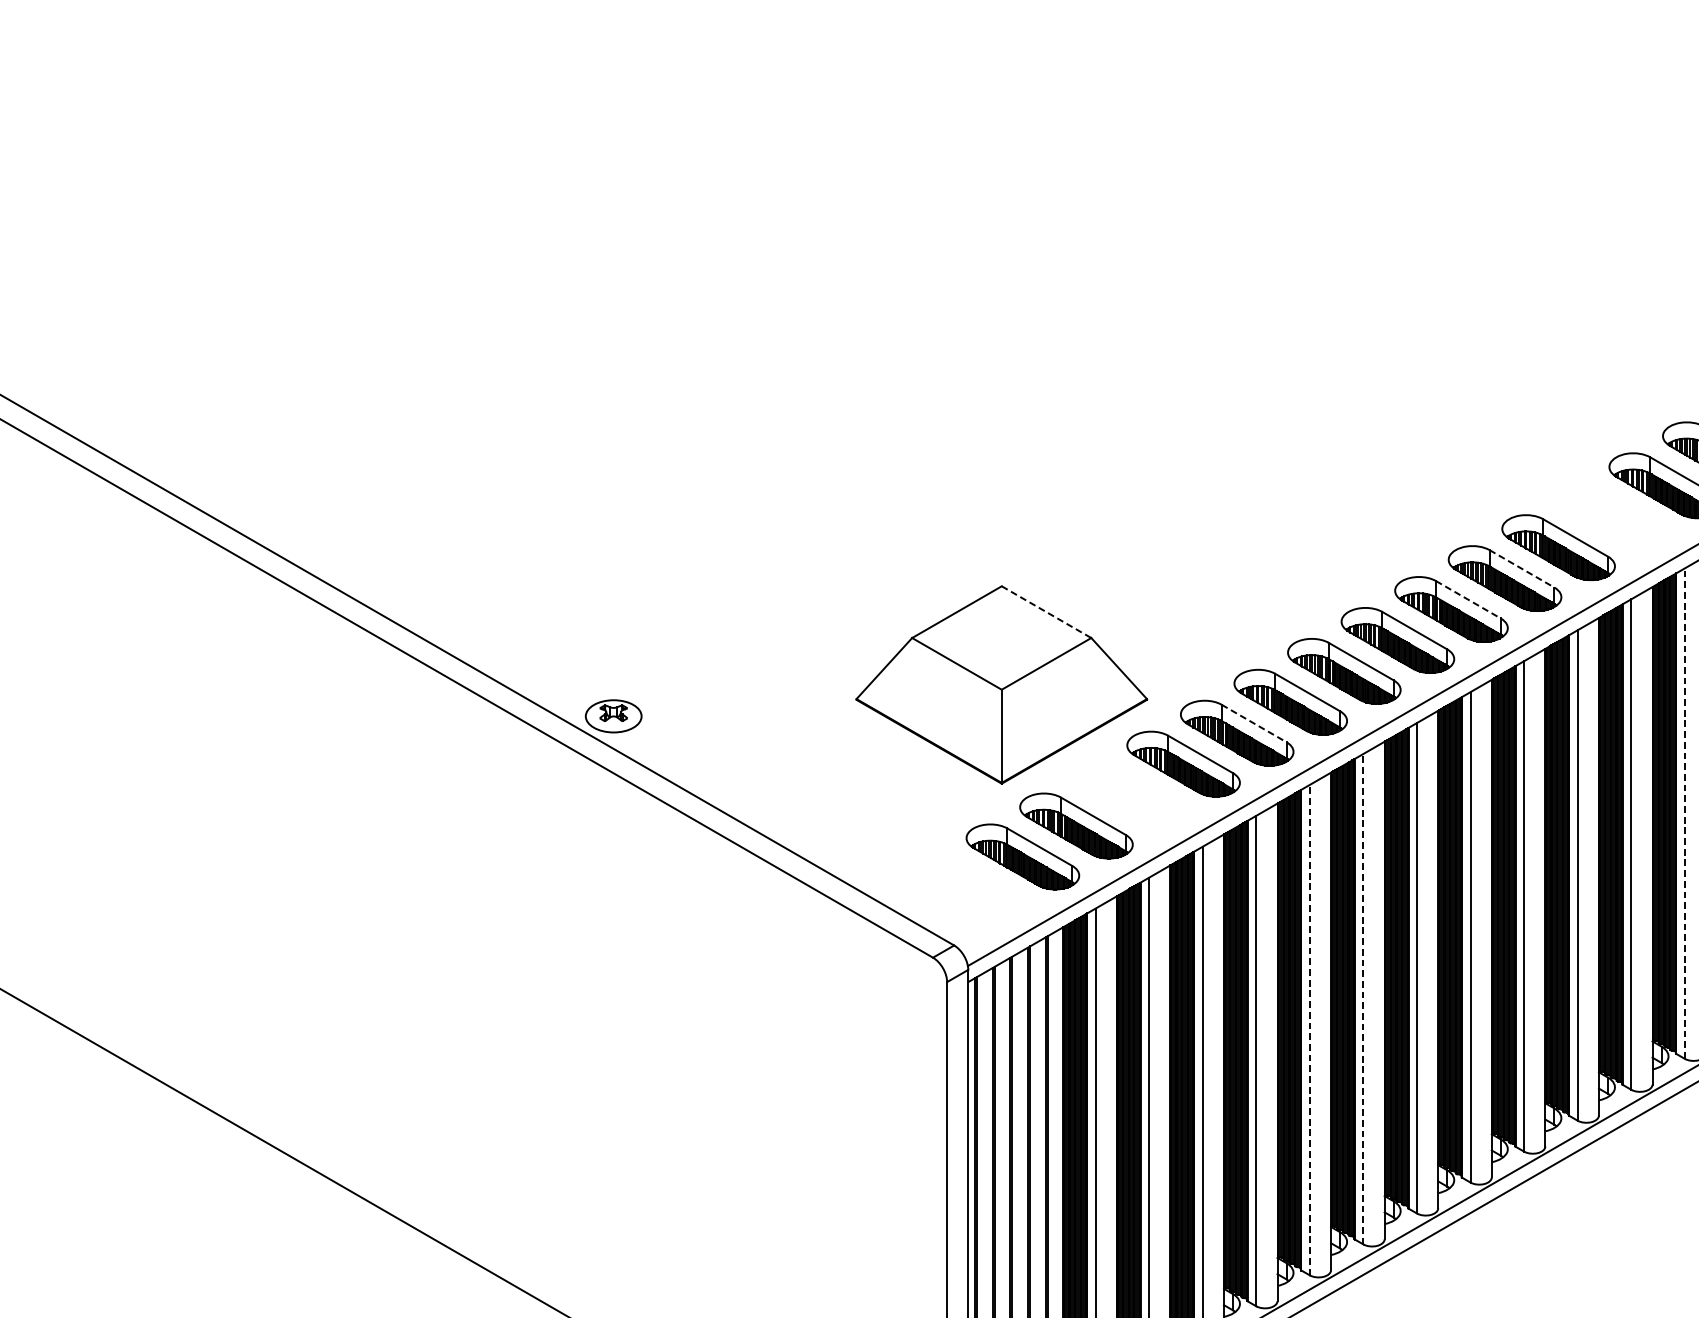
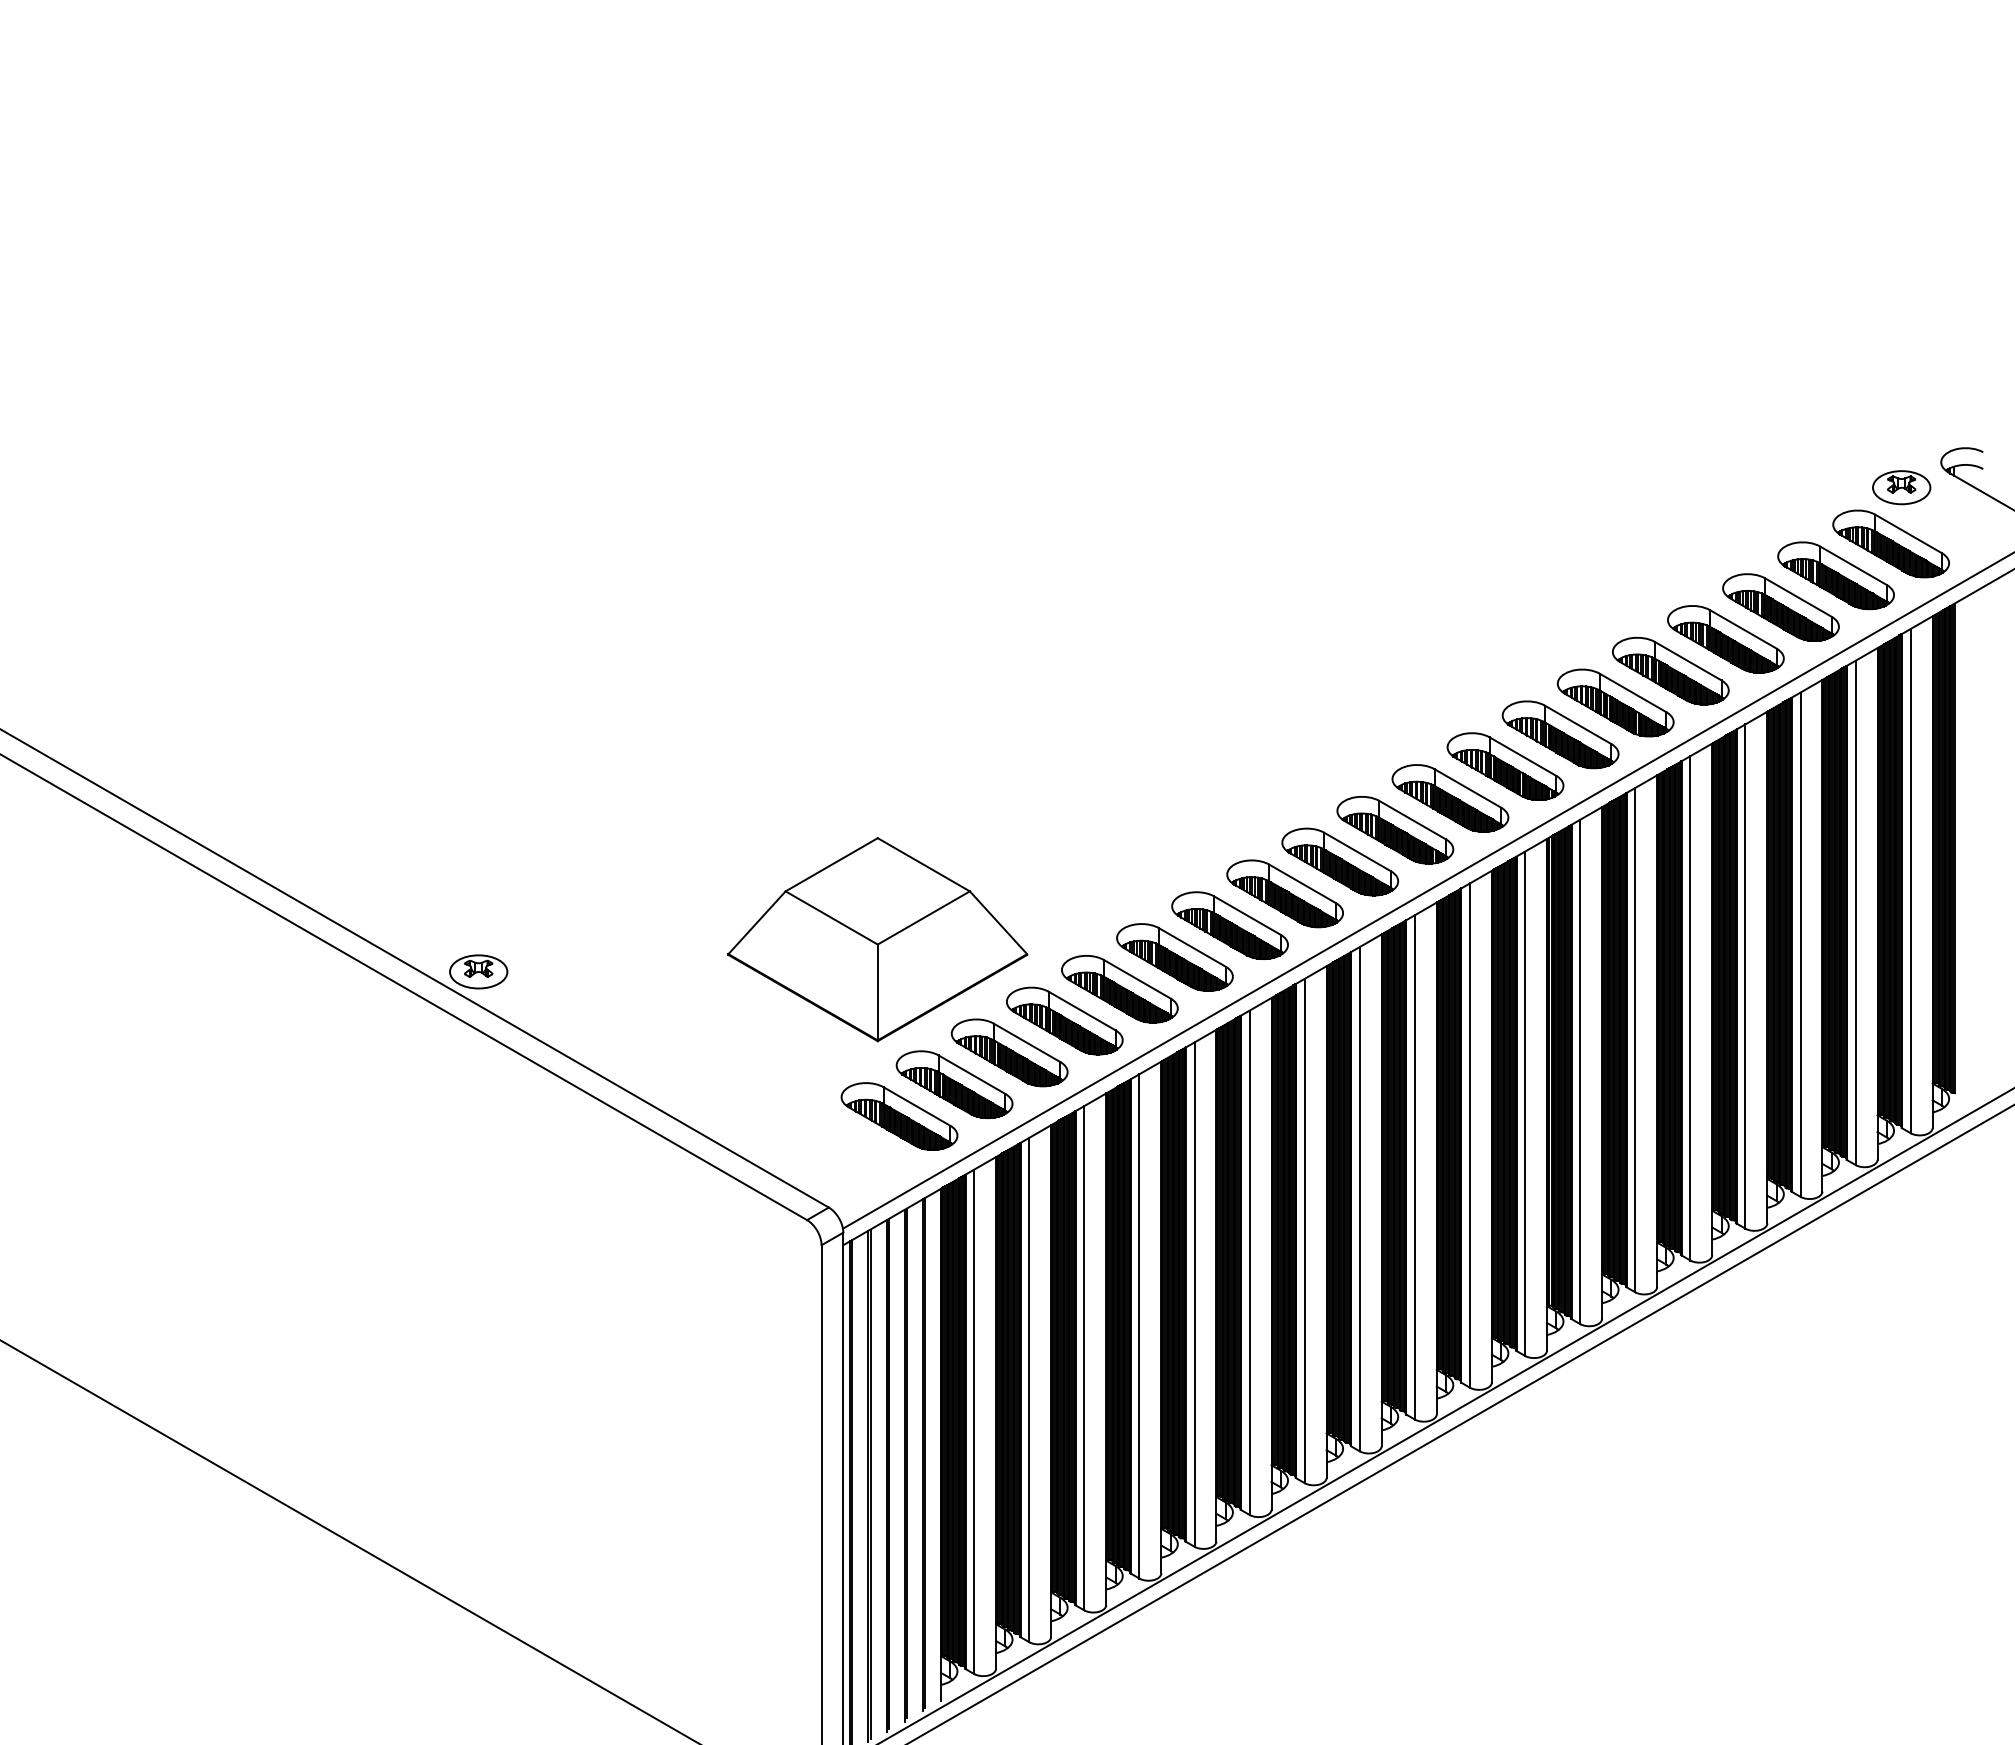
part: (1612, 516) -> (1505, 766), added
line: (1521, 569) -> (1412, 820), dashed -> solid
line: (1468, 600) -> (1357, 852), dashed -> solid
line: (1047, 612) -> (924, 865), dashed -> solid
line: (1254, 723) -> (1137, 979), dashed -> solid
part: (1129, 794) -> (1009, 1052), added
line: (1685, 813) -> (1580, 1071), dashed -> solid
line: (1363, 998) -> (1249, 1262), dashed -> solid
line: (1309, 1030) -> (1194, 1294), dashed -> solid

